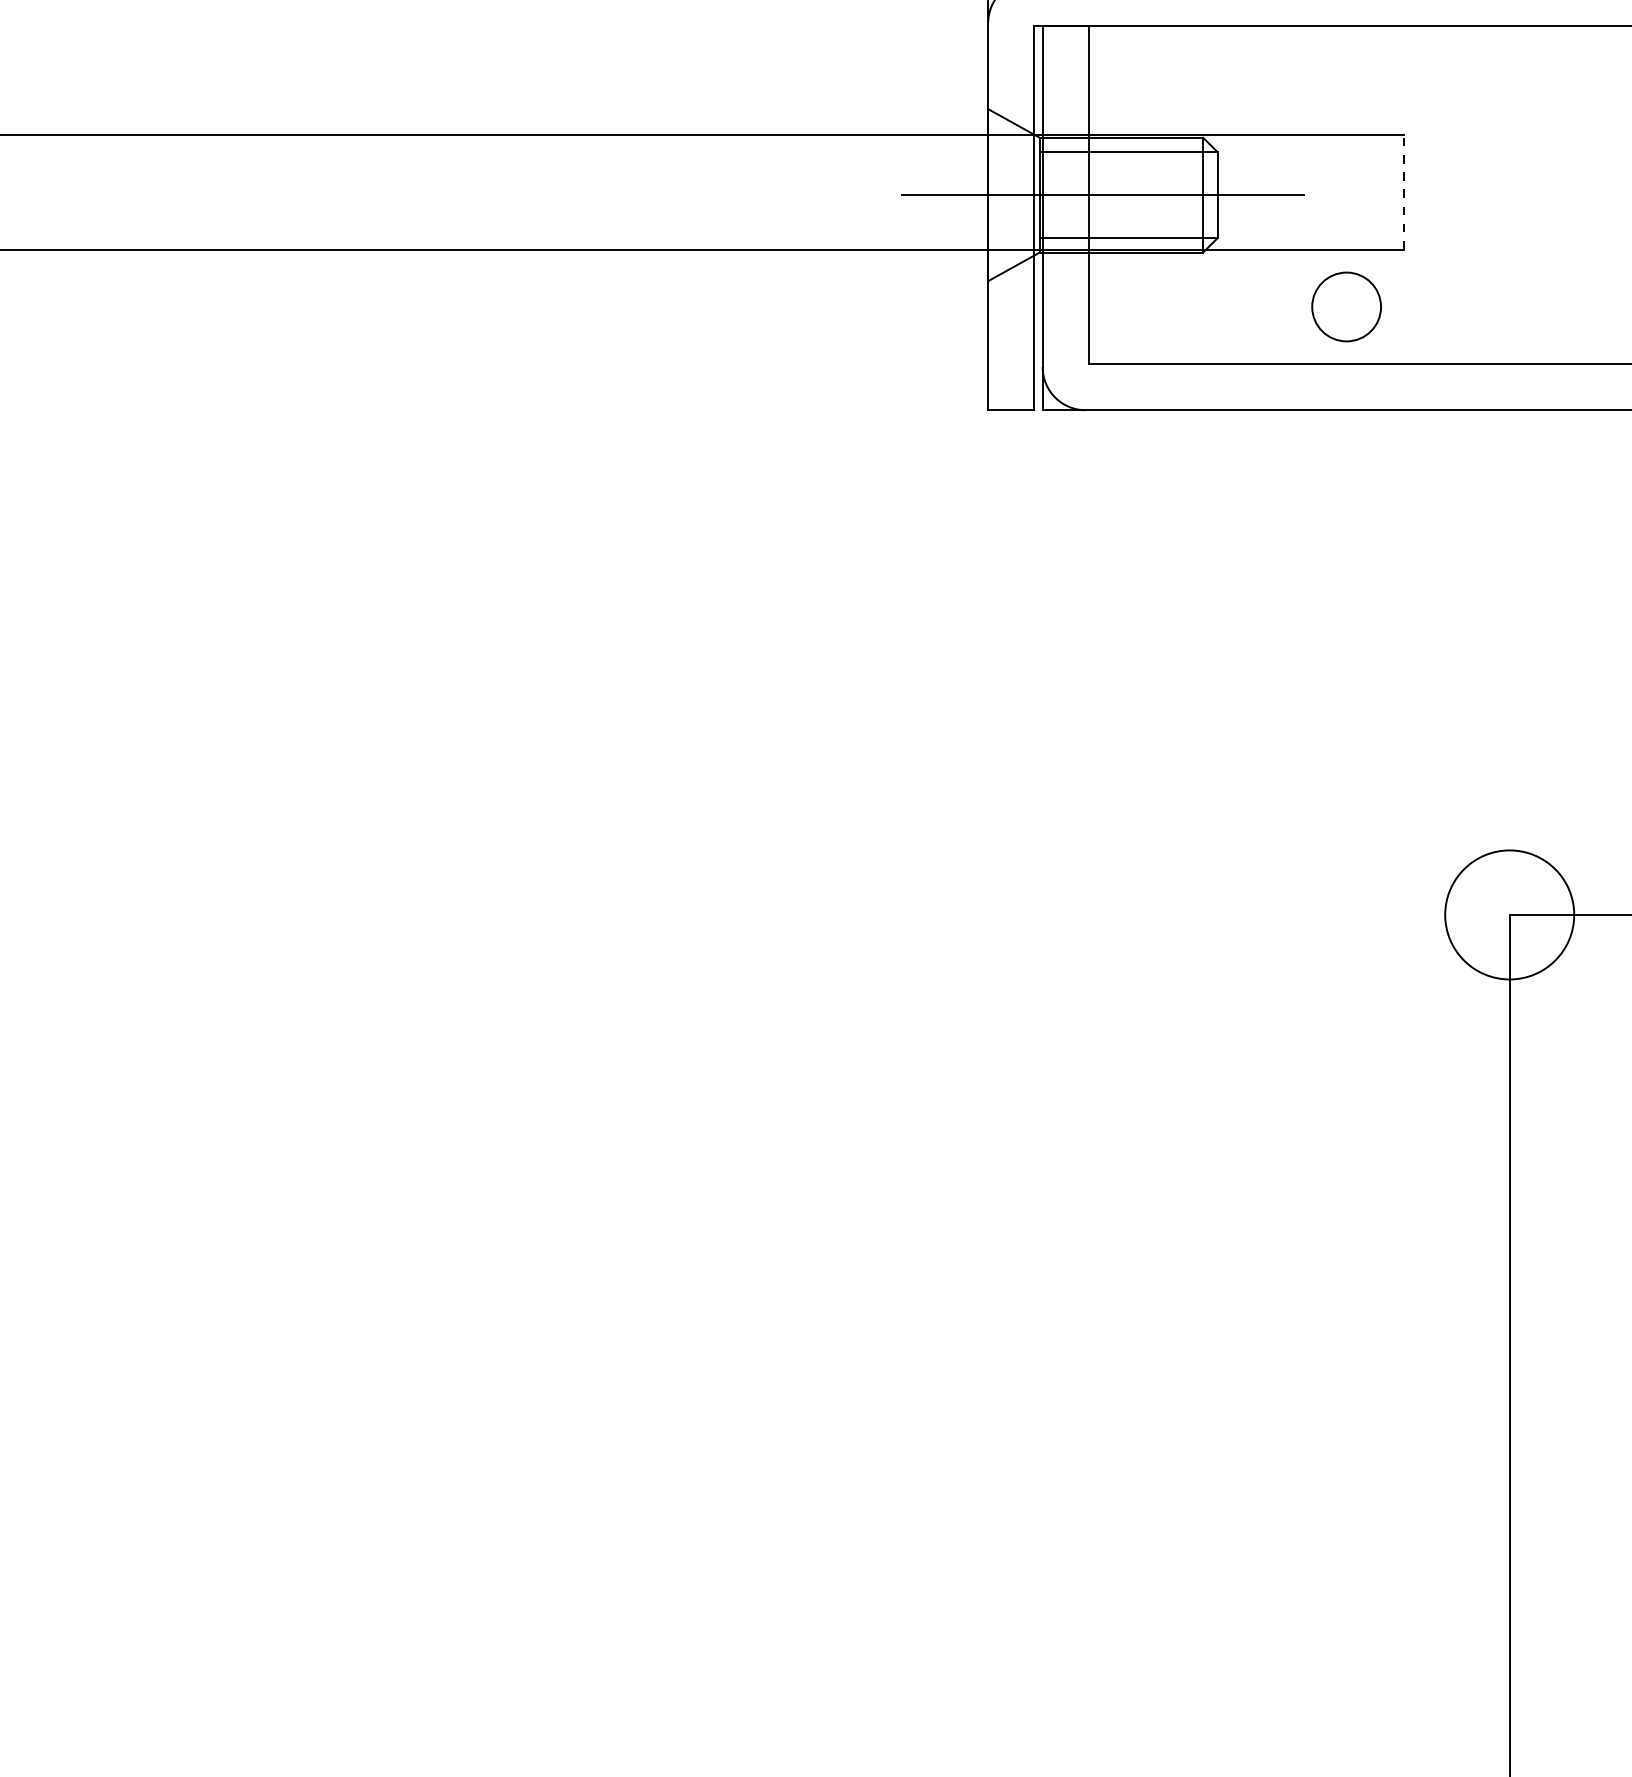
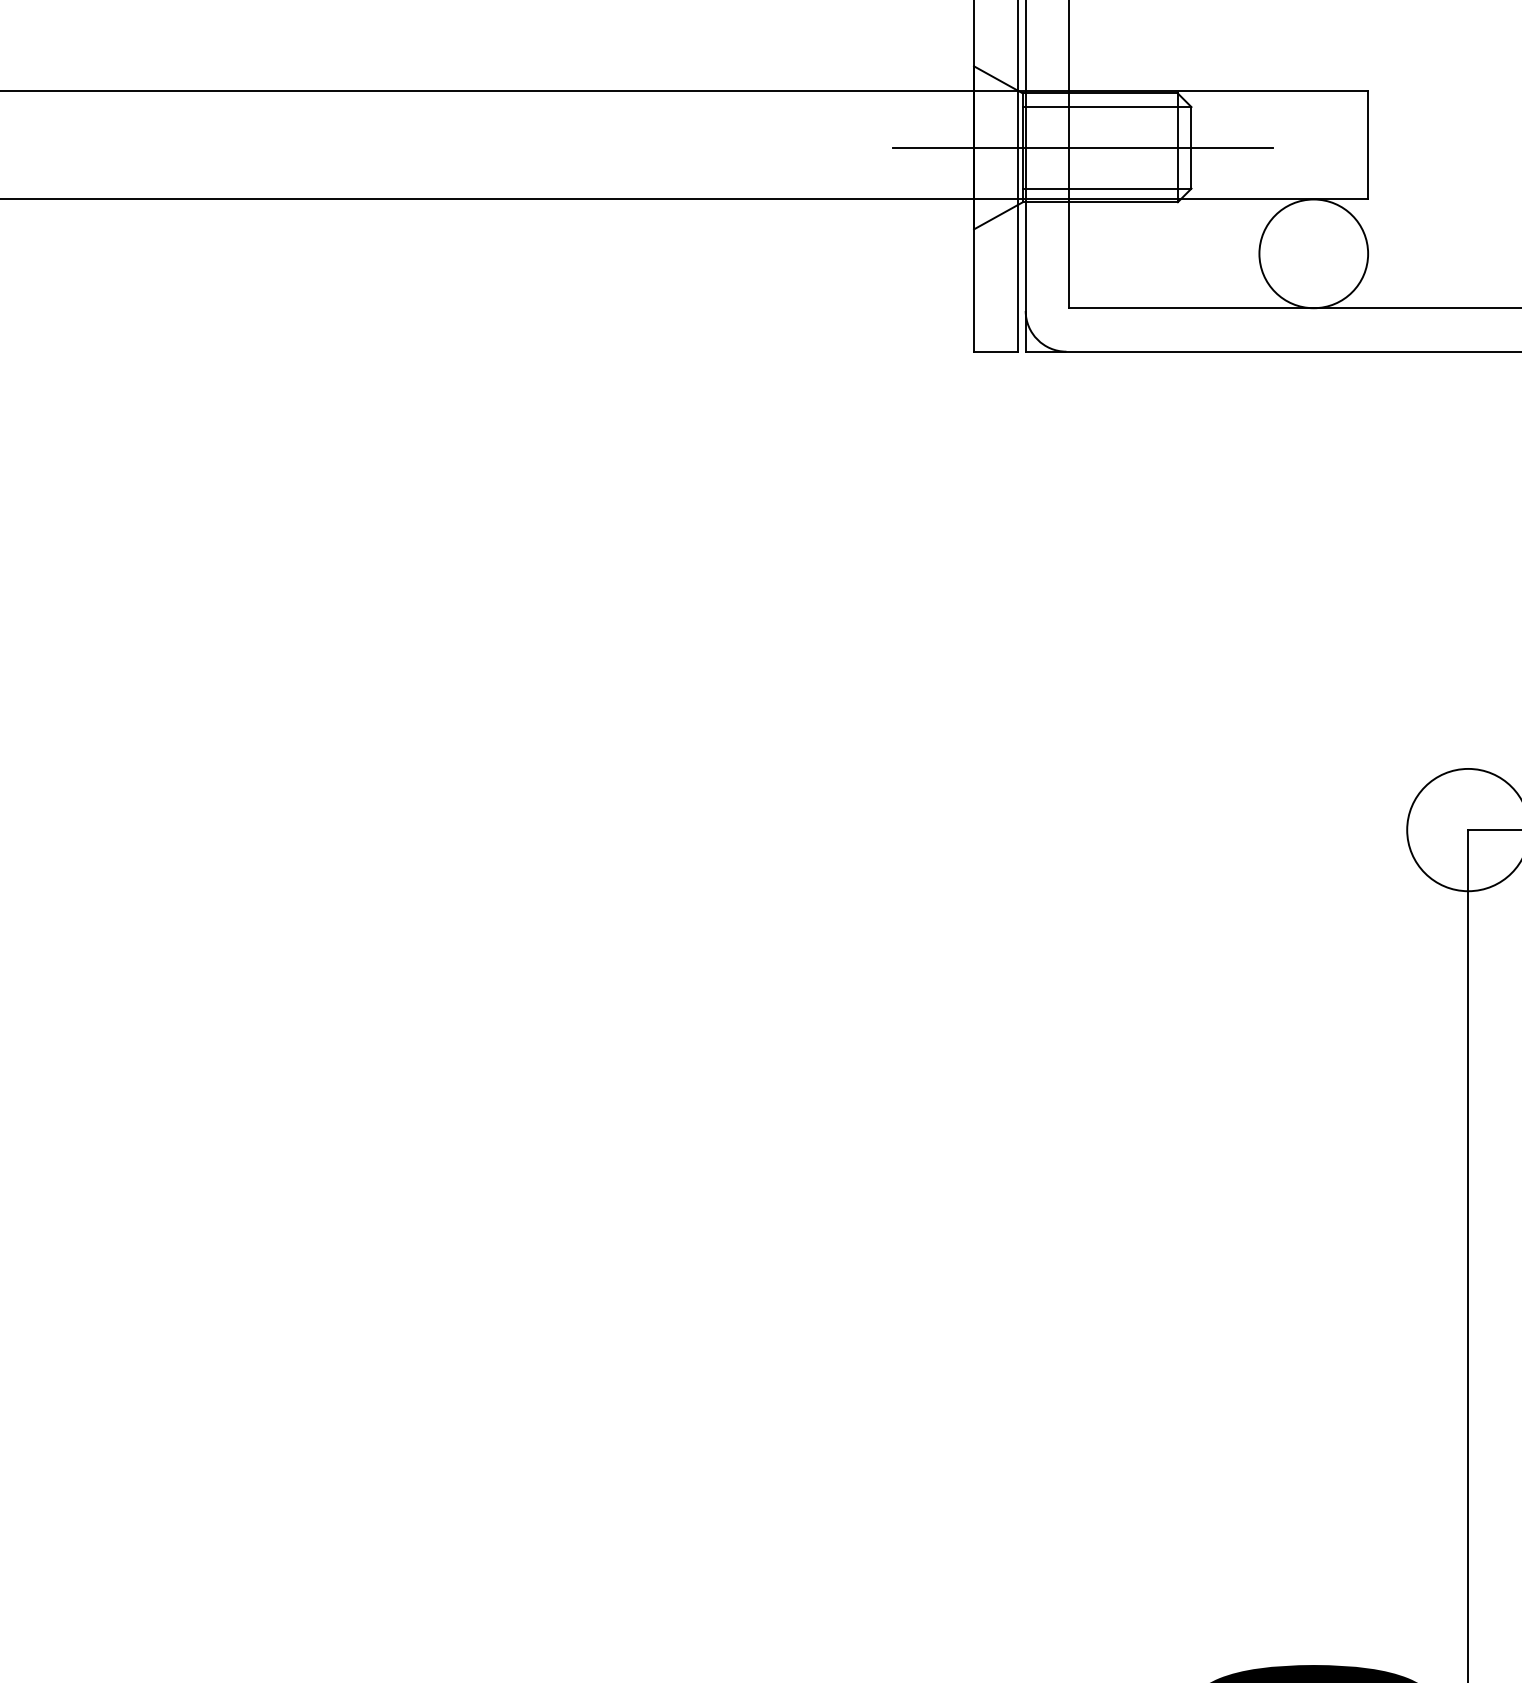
line: (1403, 191) -> (1367, 144), dashed -> solid
circle: (1346, 306) -> (1313, 253), size x1.67

